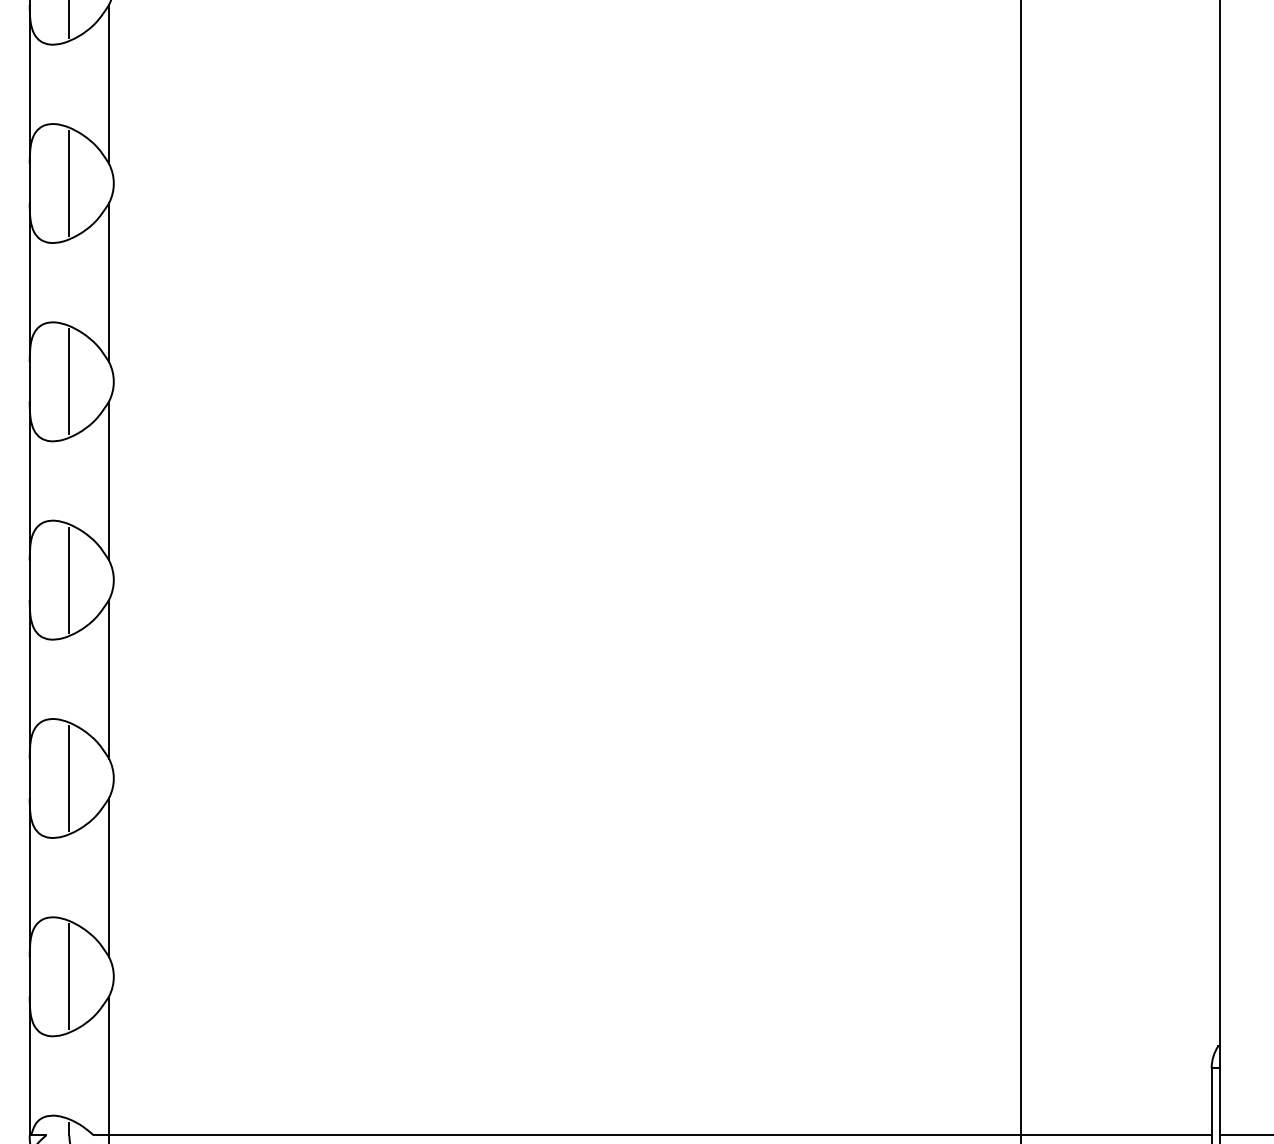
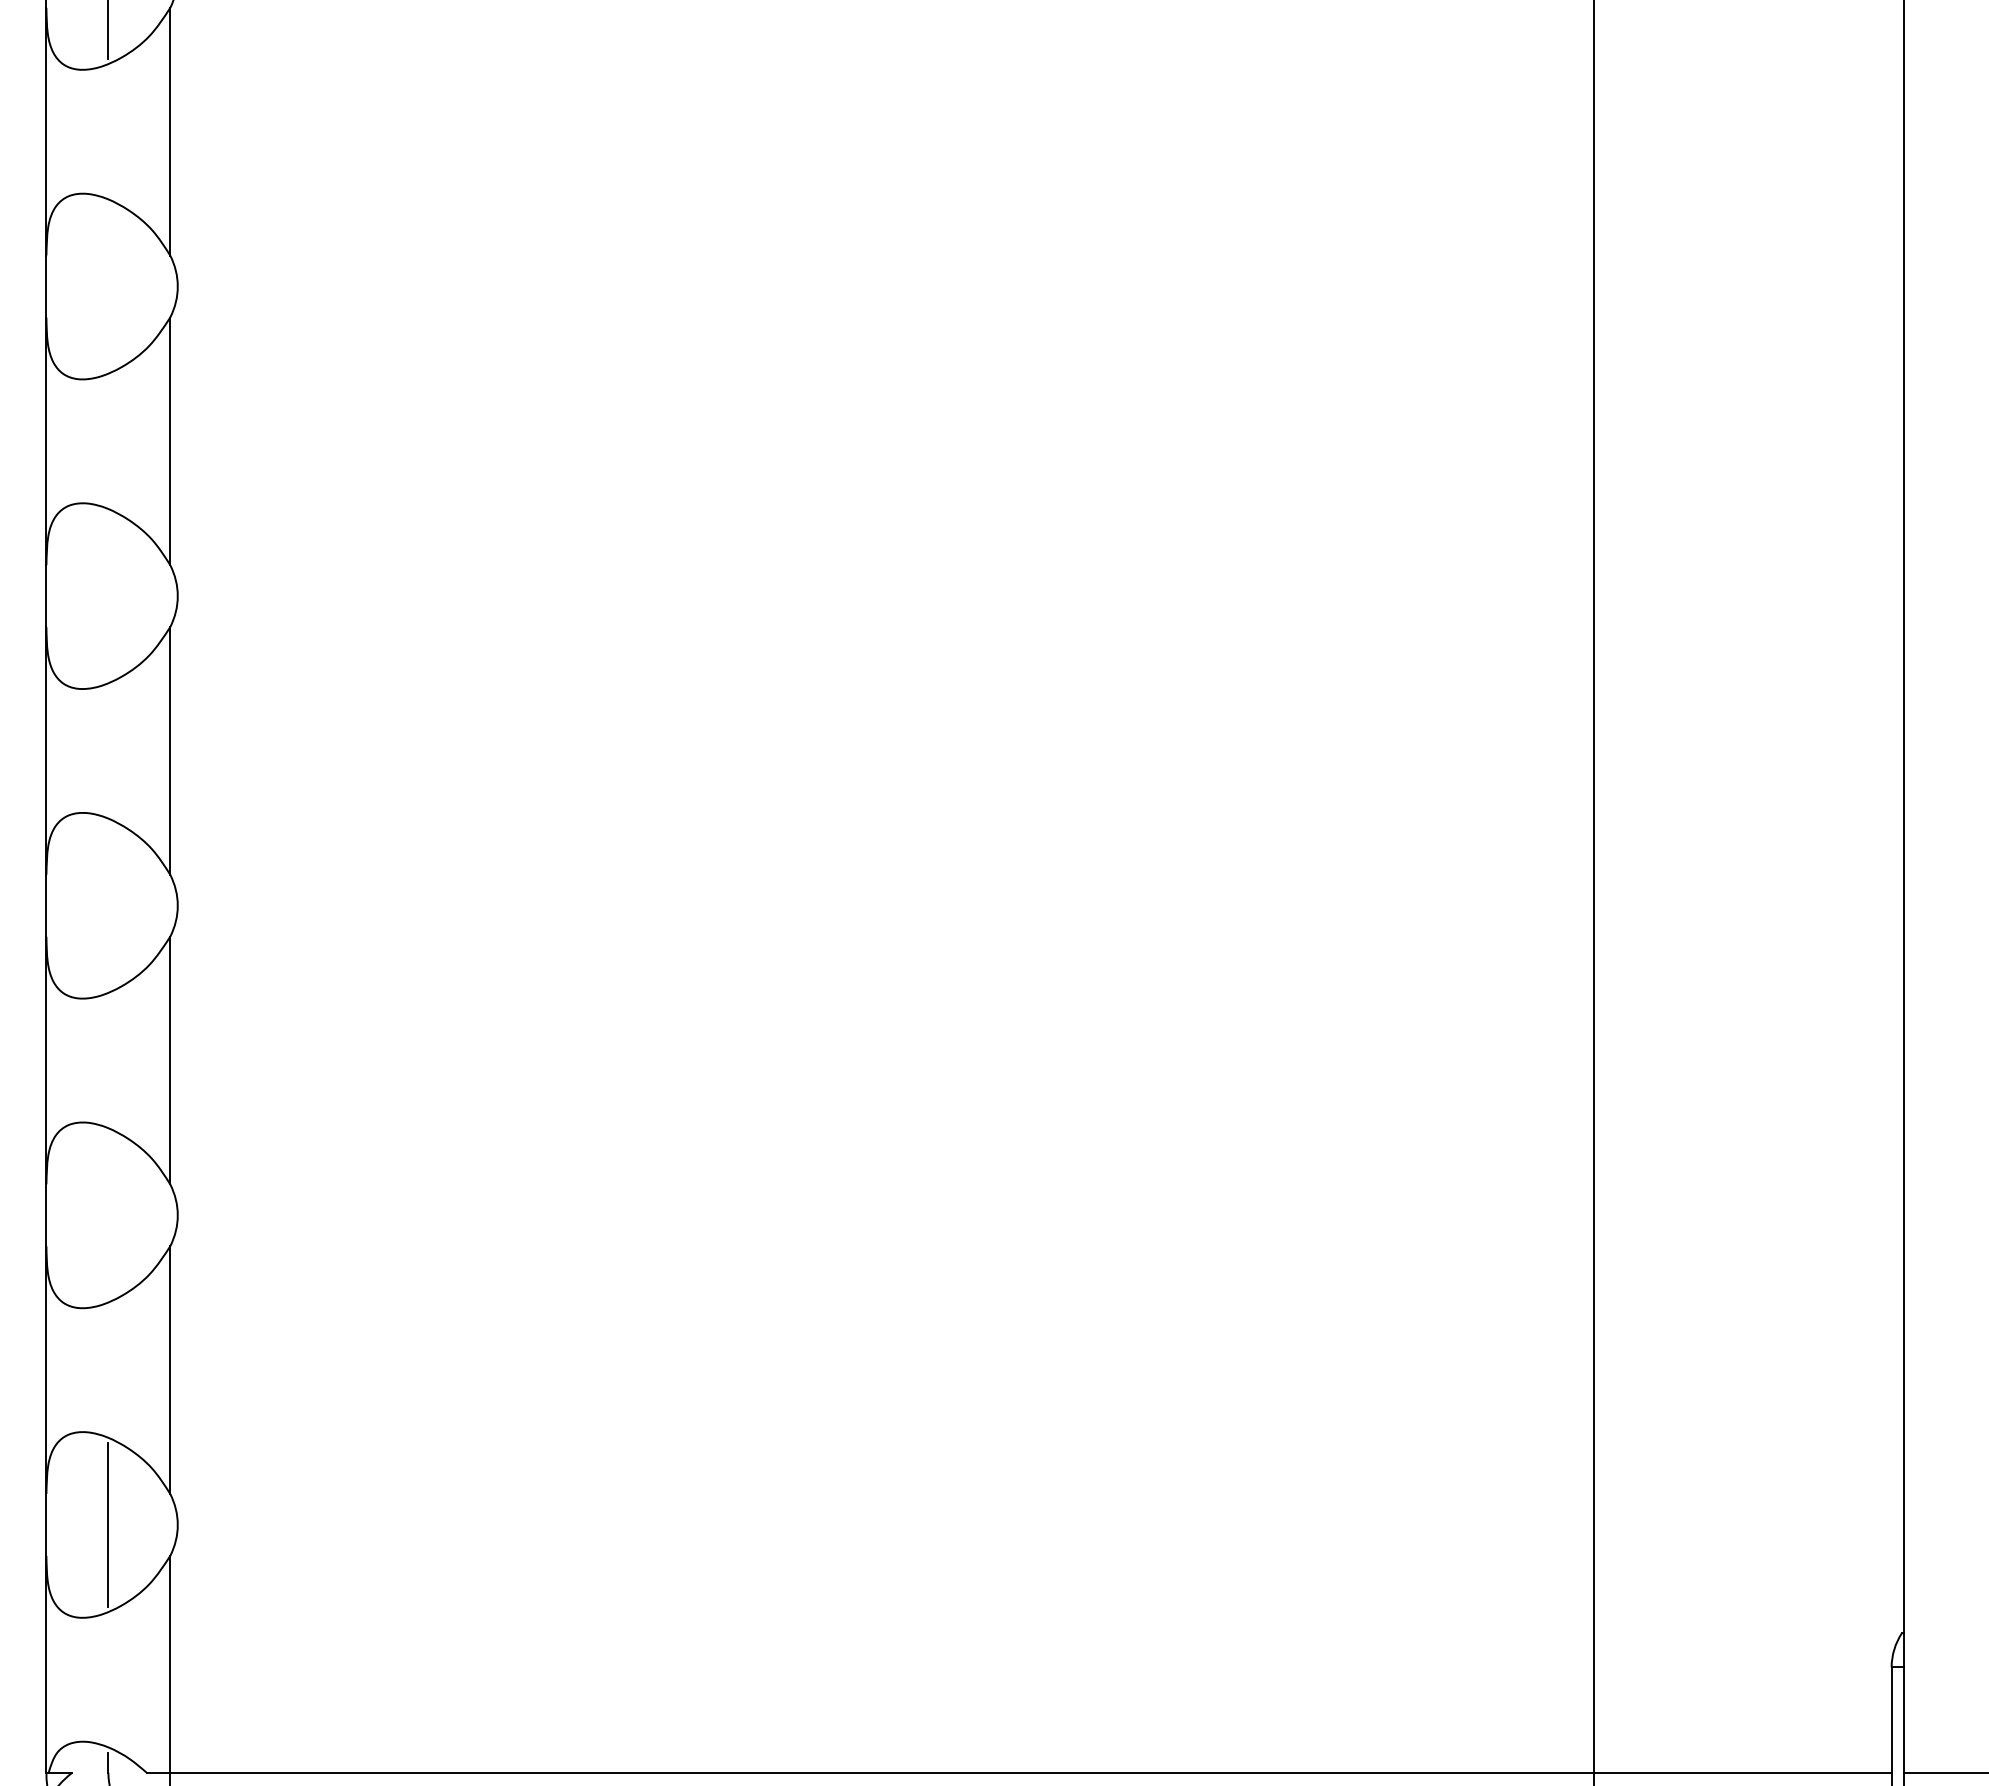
line: (69, 183) -> (108, 286), removed
line: (69, 381) -> (108, 595), removed
line: (69, 579) -> (108, 904), removed
line: (69, 778) -> (108, 1215), removed

